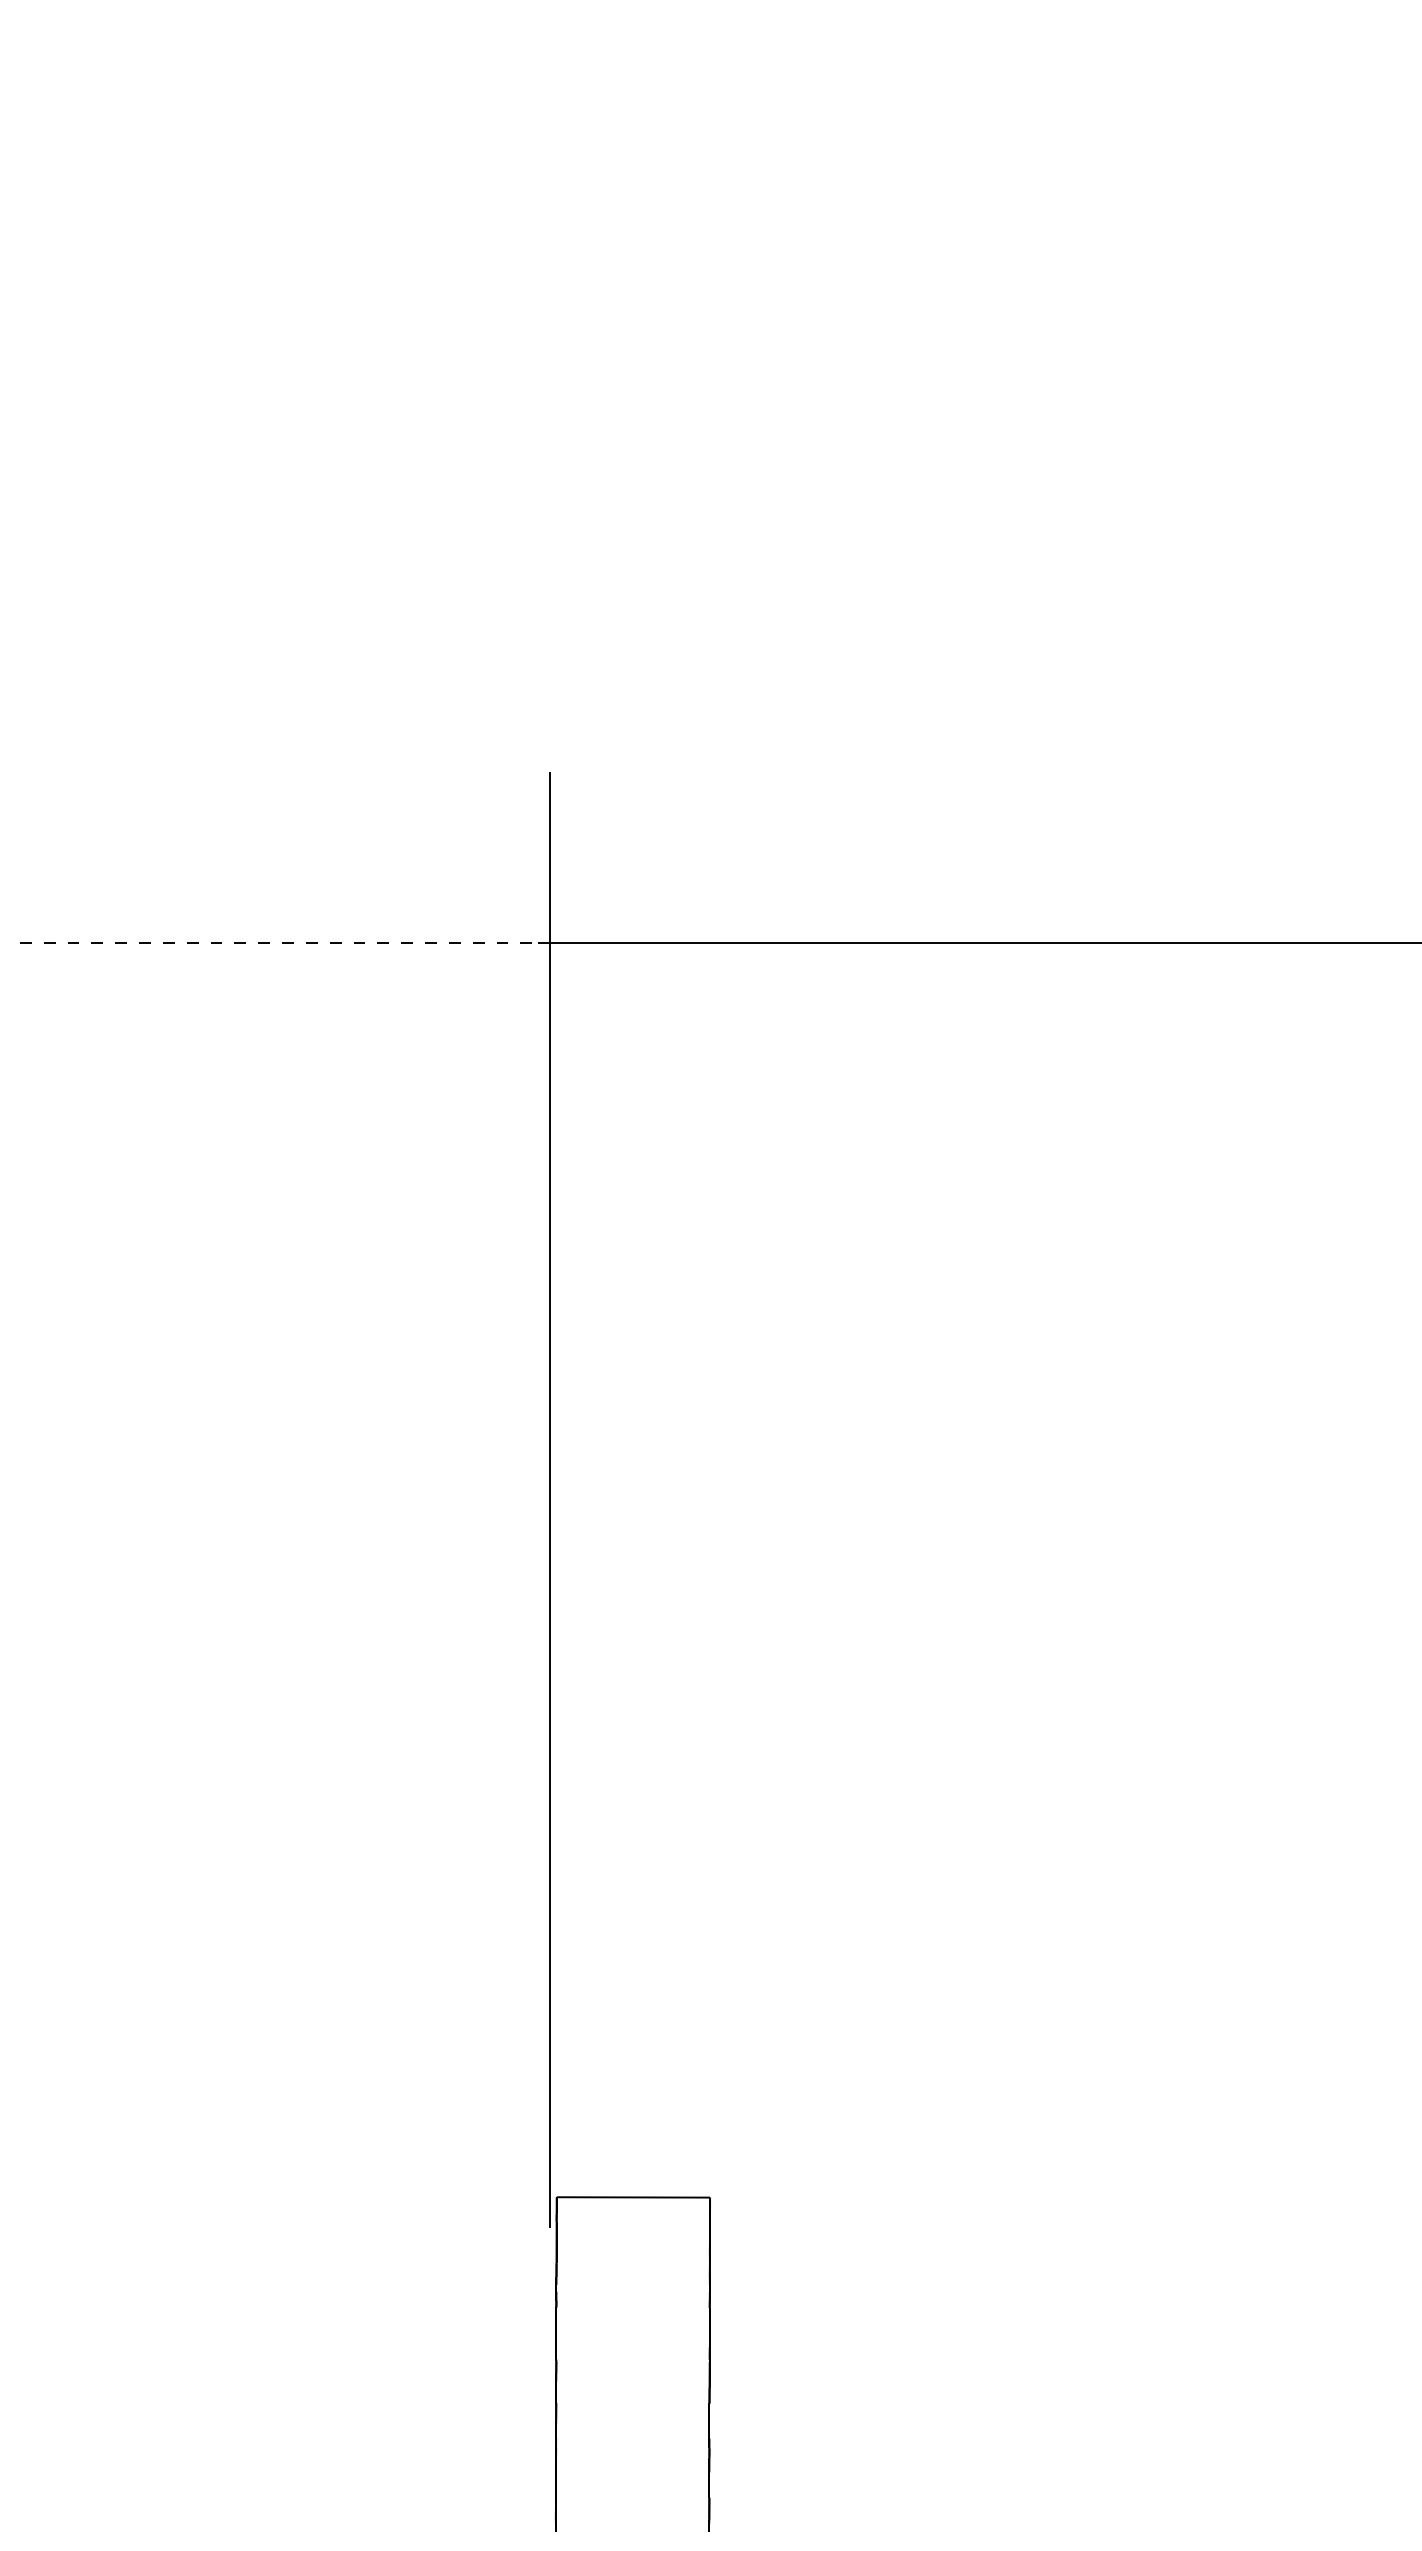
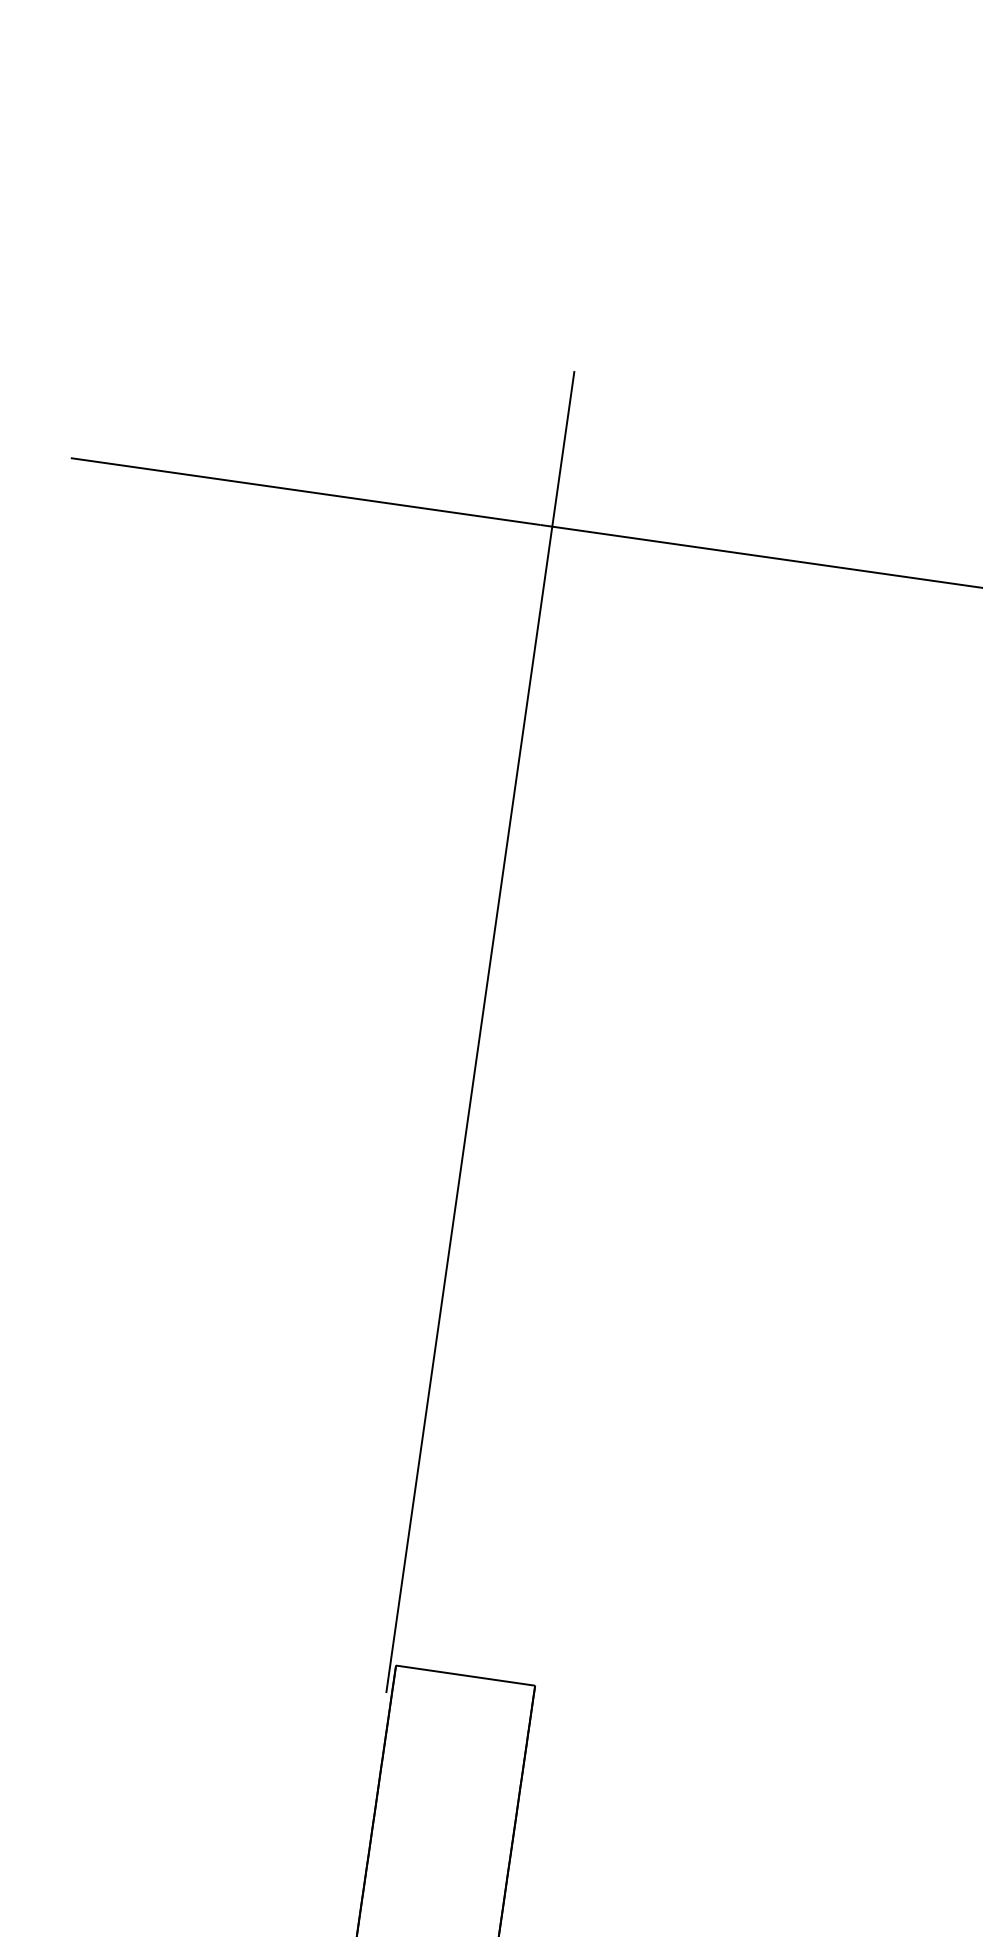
line: (278, 943) -> (305, 491), dashed -> solid

